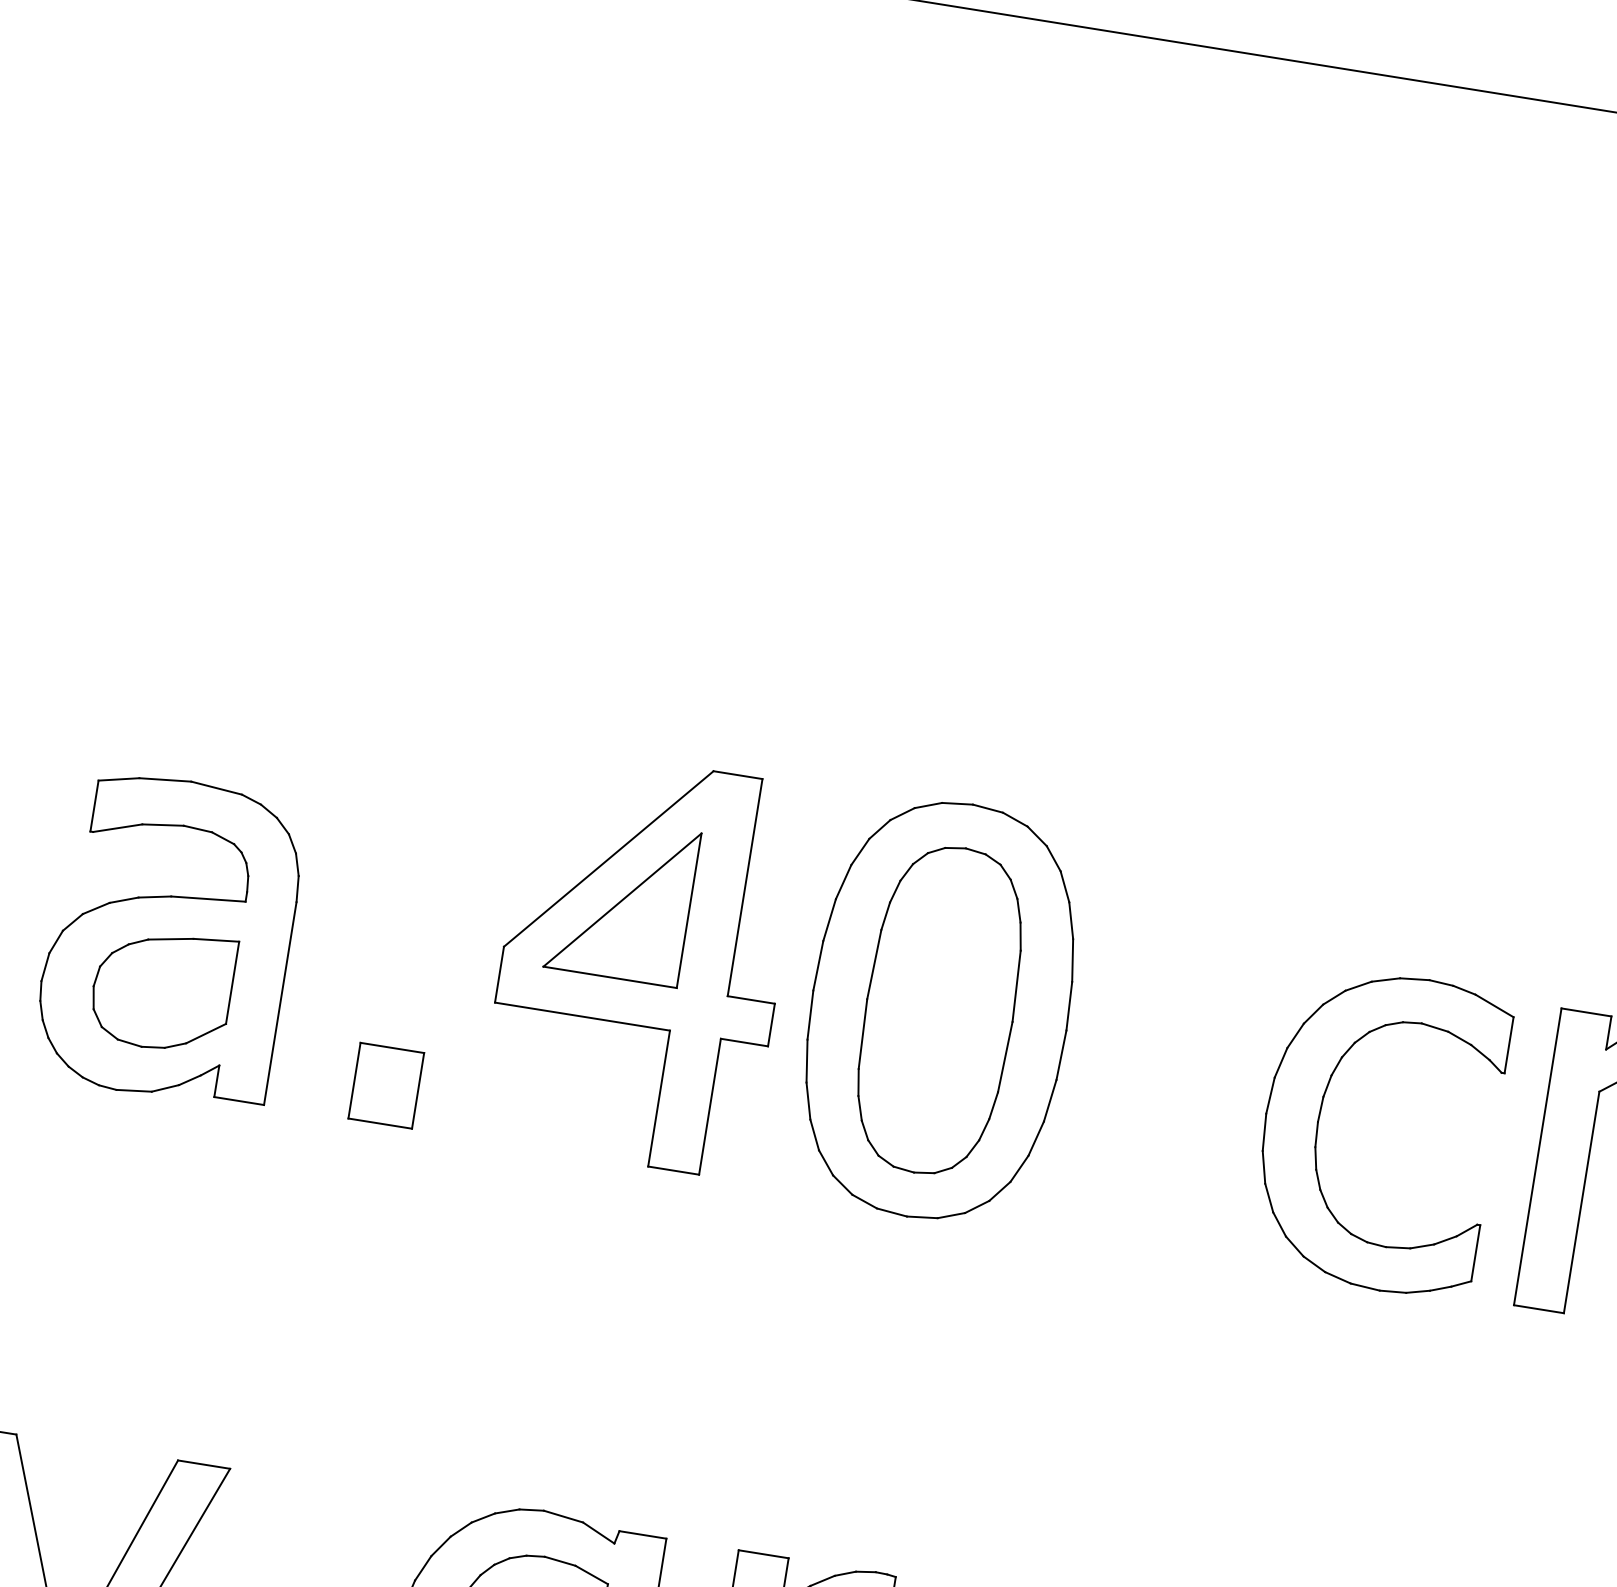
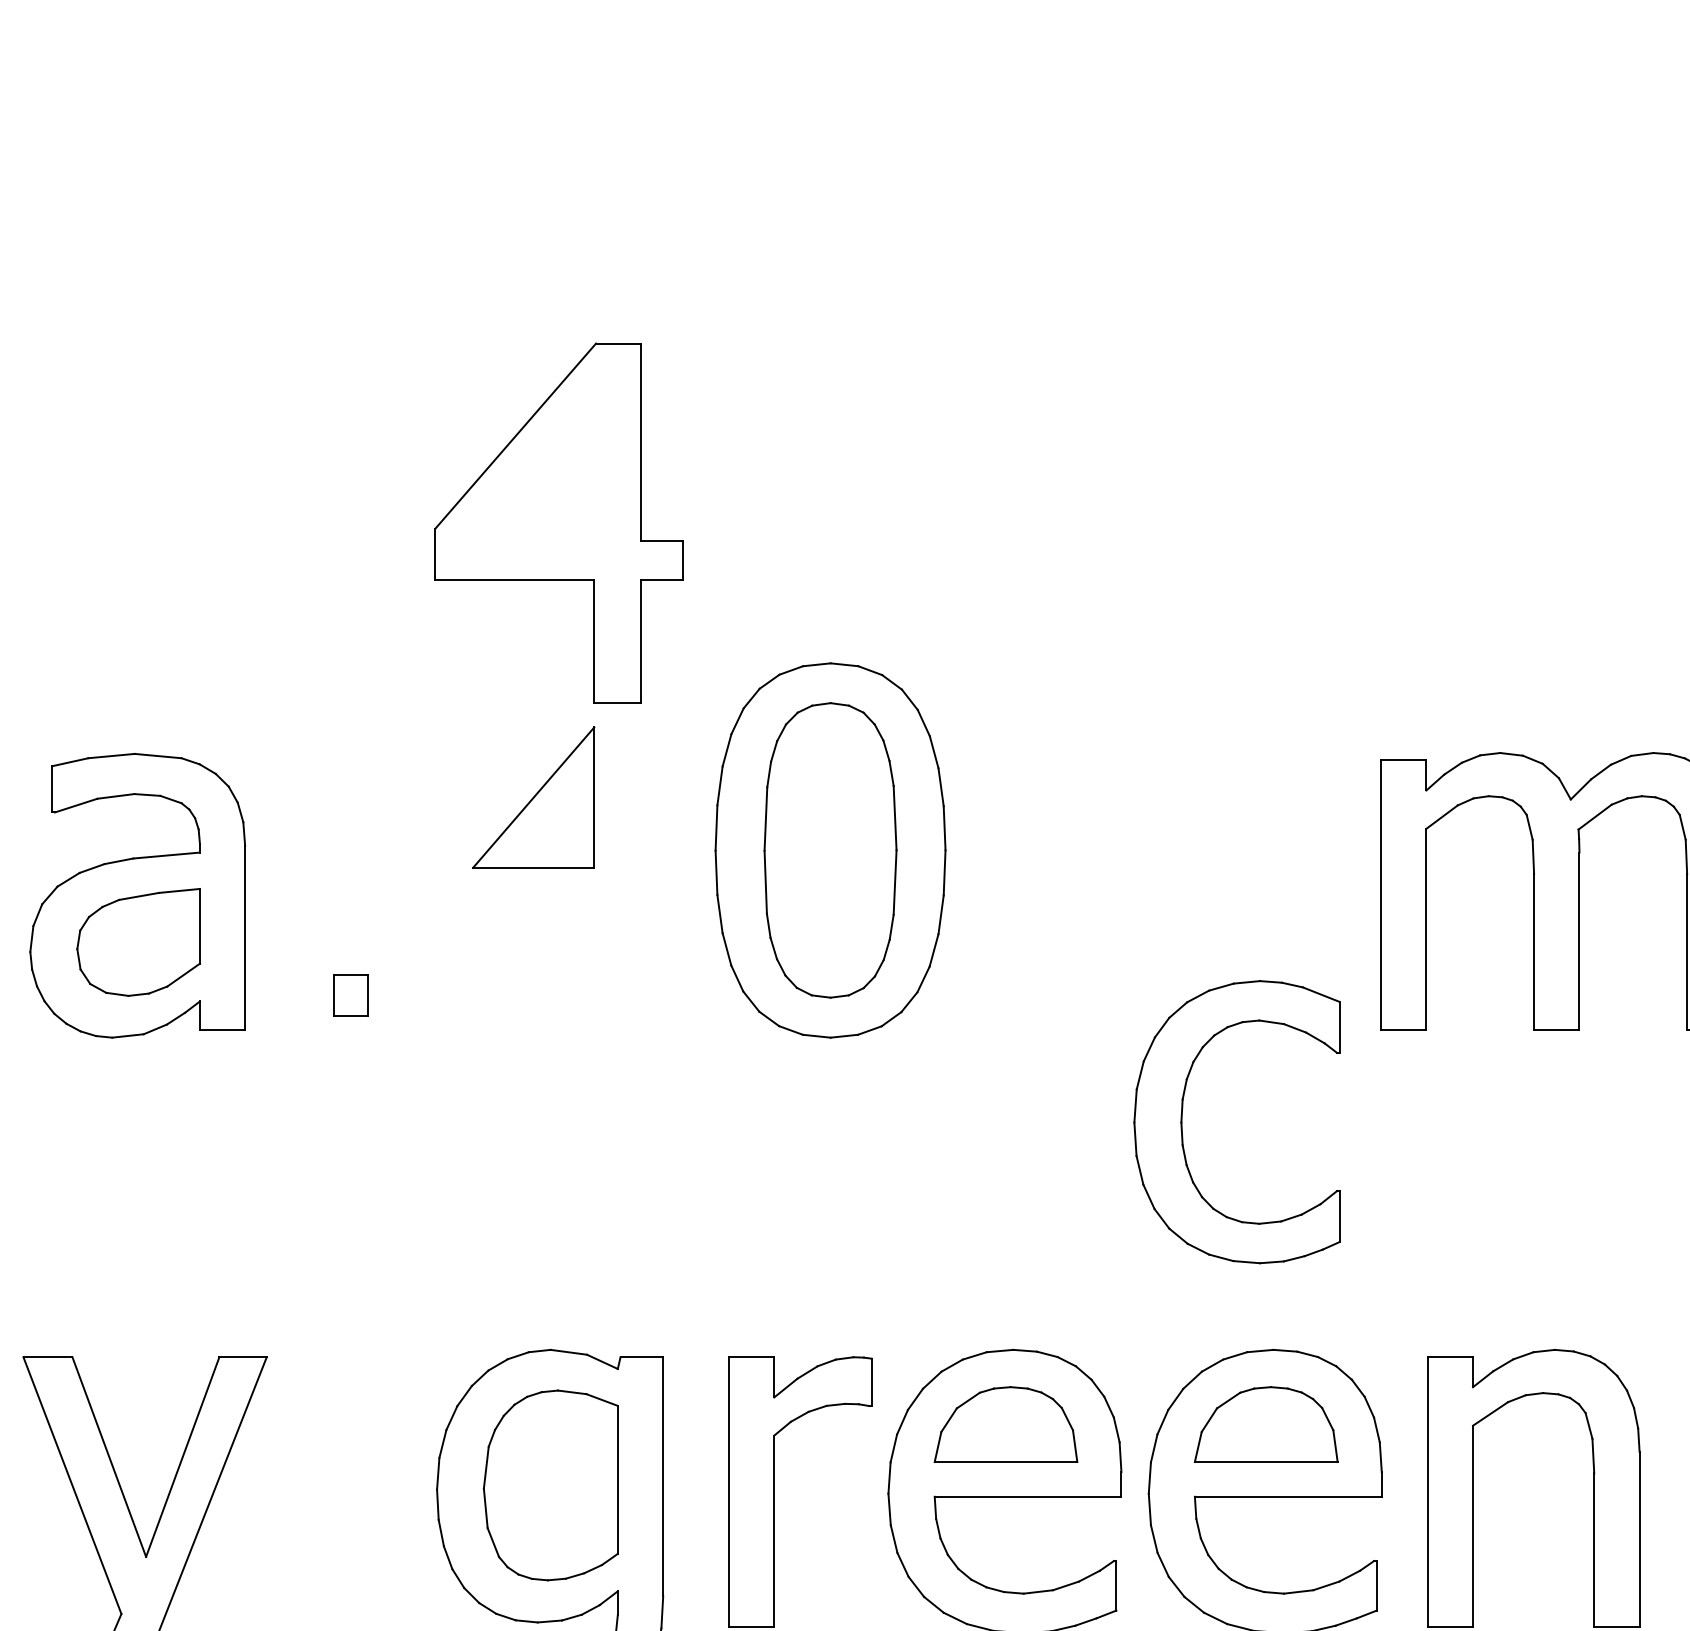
part: (640, 961) -> (558, 522), moved
part: (386, 1085) -> (350, 995), size x0.6
part: (1319, 1122) -> (1182, 1122), moved

